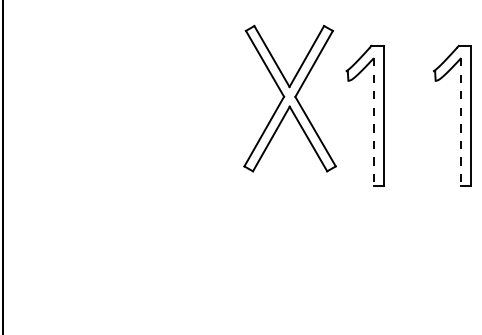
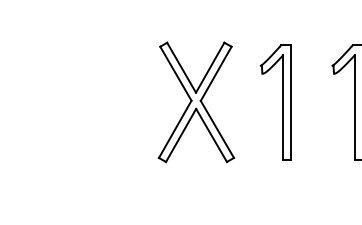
part: (289, 98) -> (195, 102), moved
line: (373, 122) -> (282, 107), dashed -> solid
line: (461, 122) -> (355, 107), dashed -> solid

